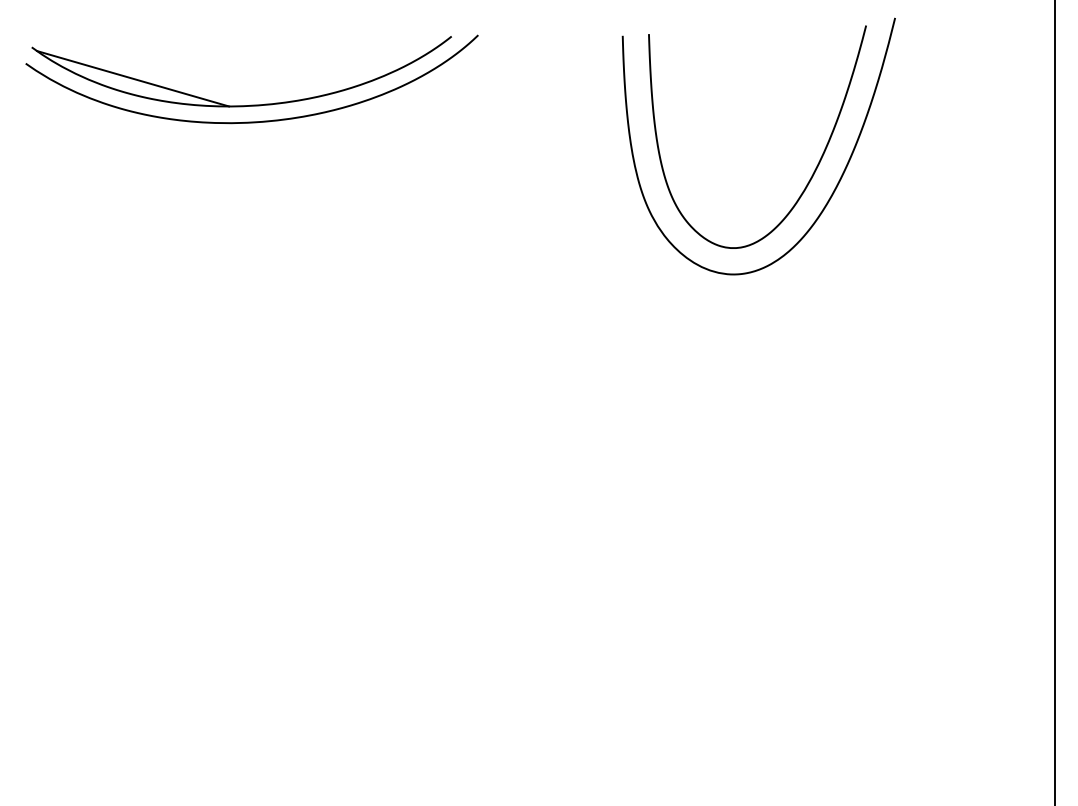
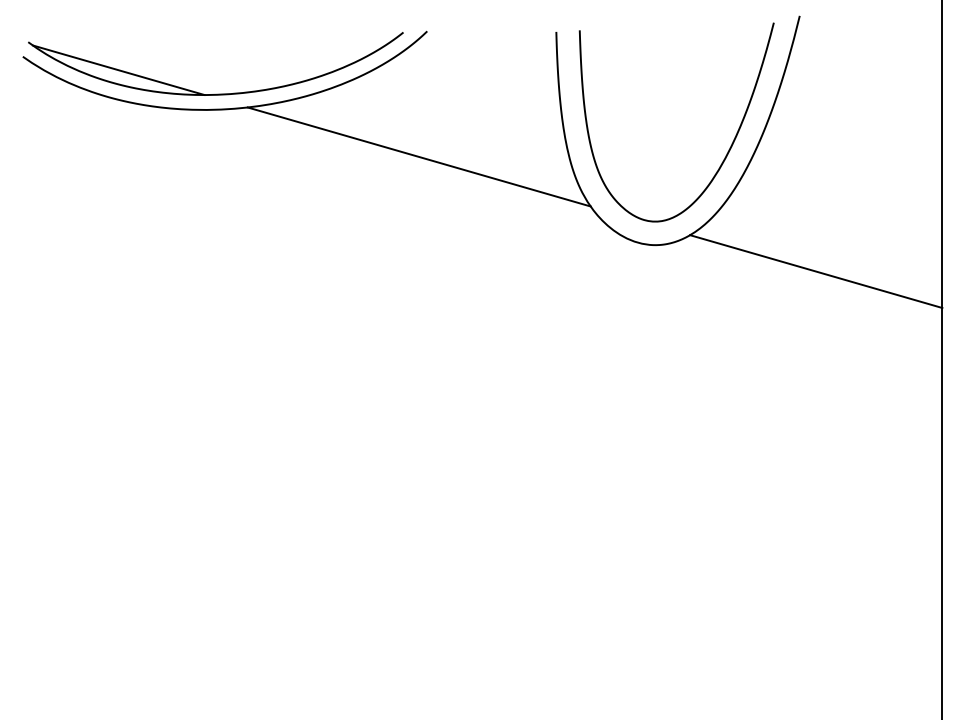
line: (469, 175) -> (419, 156), added
line: (913, 303) -> (816, 271), added

